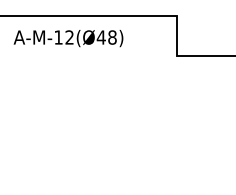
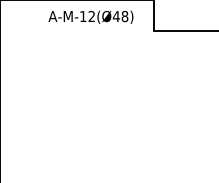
text: (67, 37) -> (90, 16), moved

